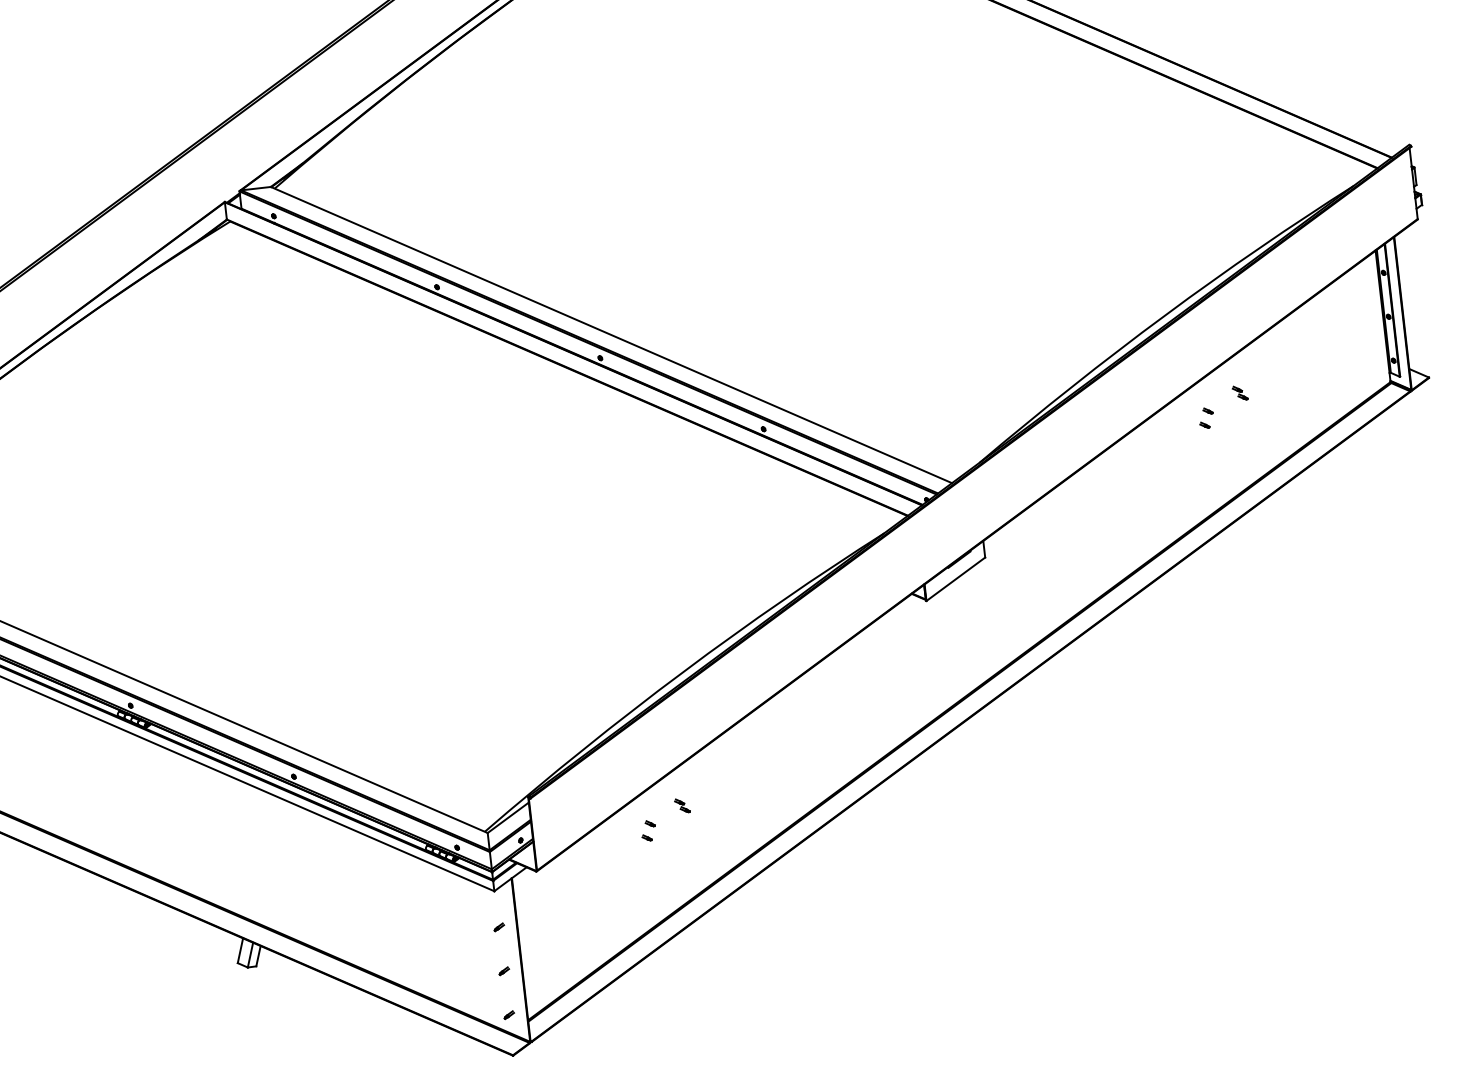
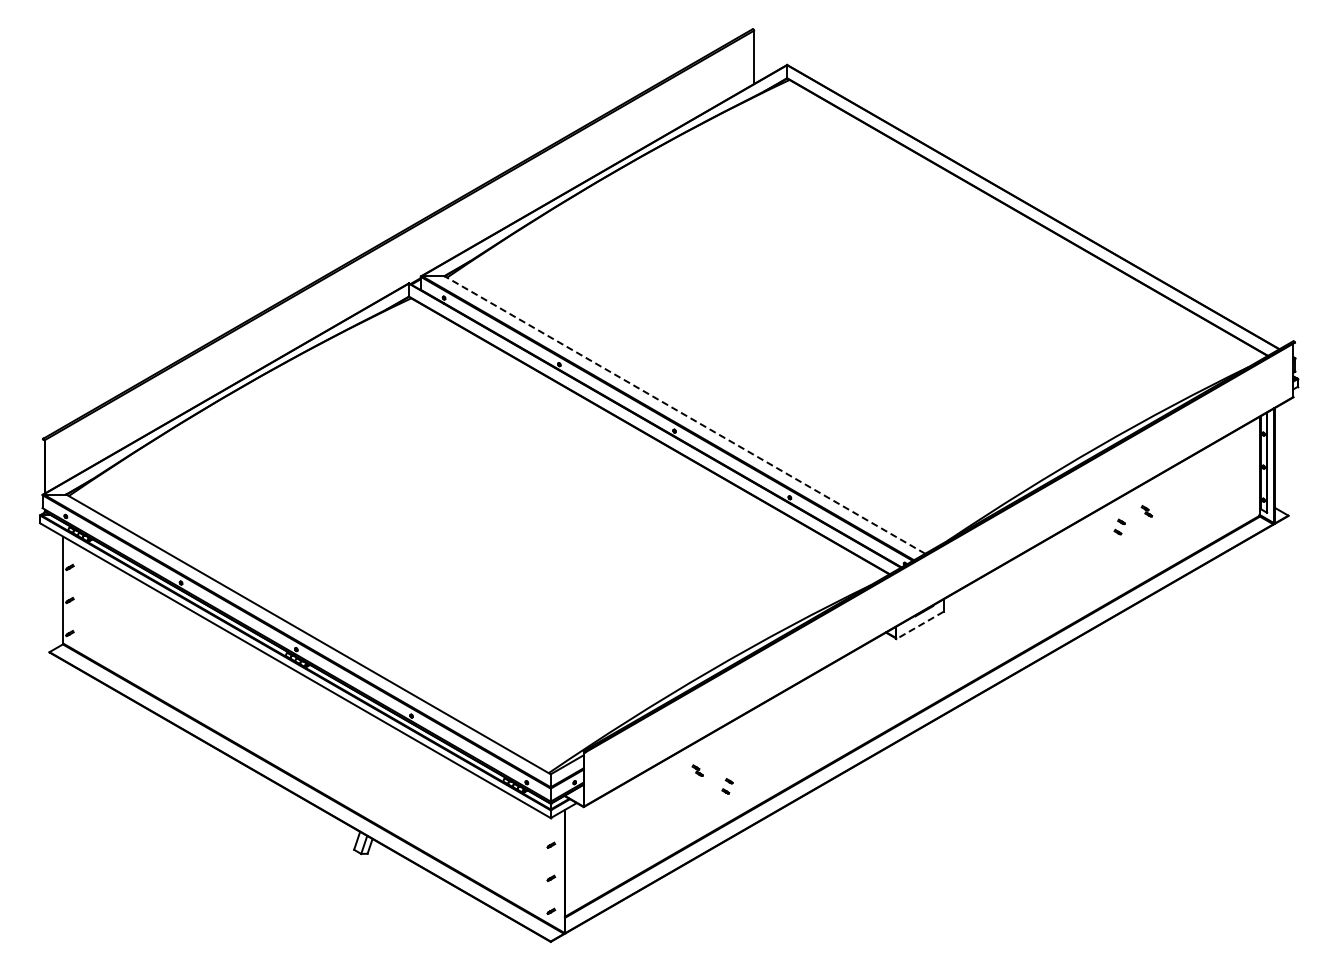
line: (610, 334) -> (684, 414), solid -> dashed
line: (955, 579) -> (919, 625), solid -> dashed
part: (648, 831) -> (727, 786), moved

